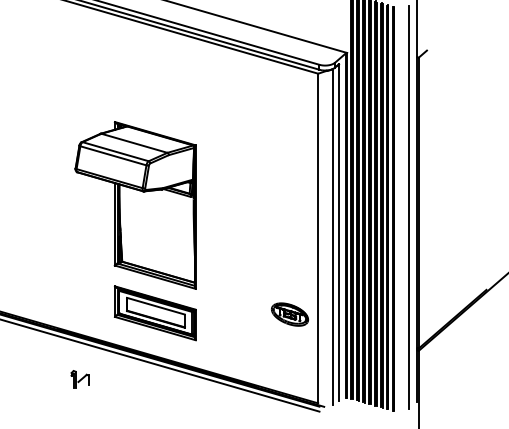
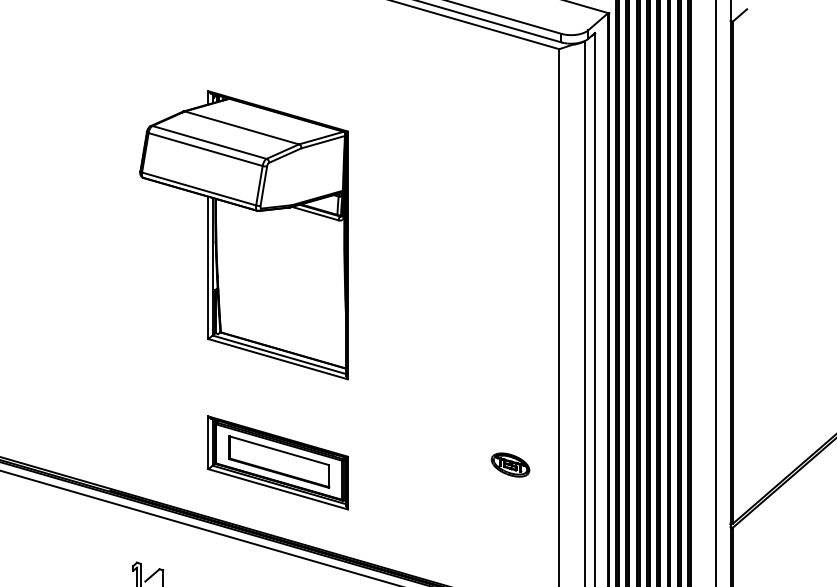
part: (135, 205) -> (243, 235), moved
part: (289, 314) -> (509, 464), size x0.6

